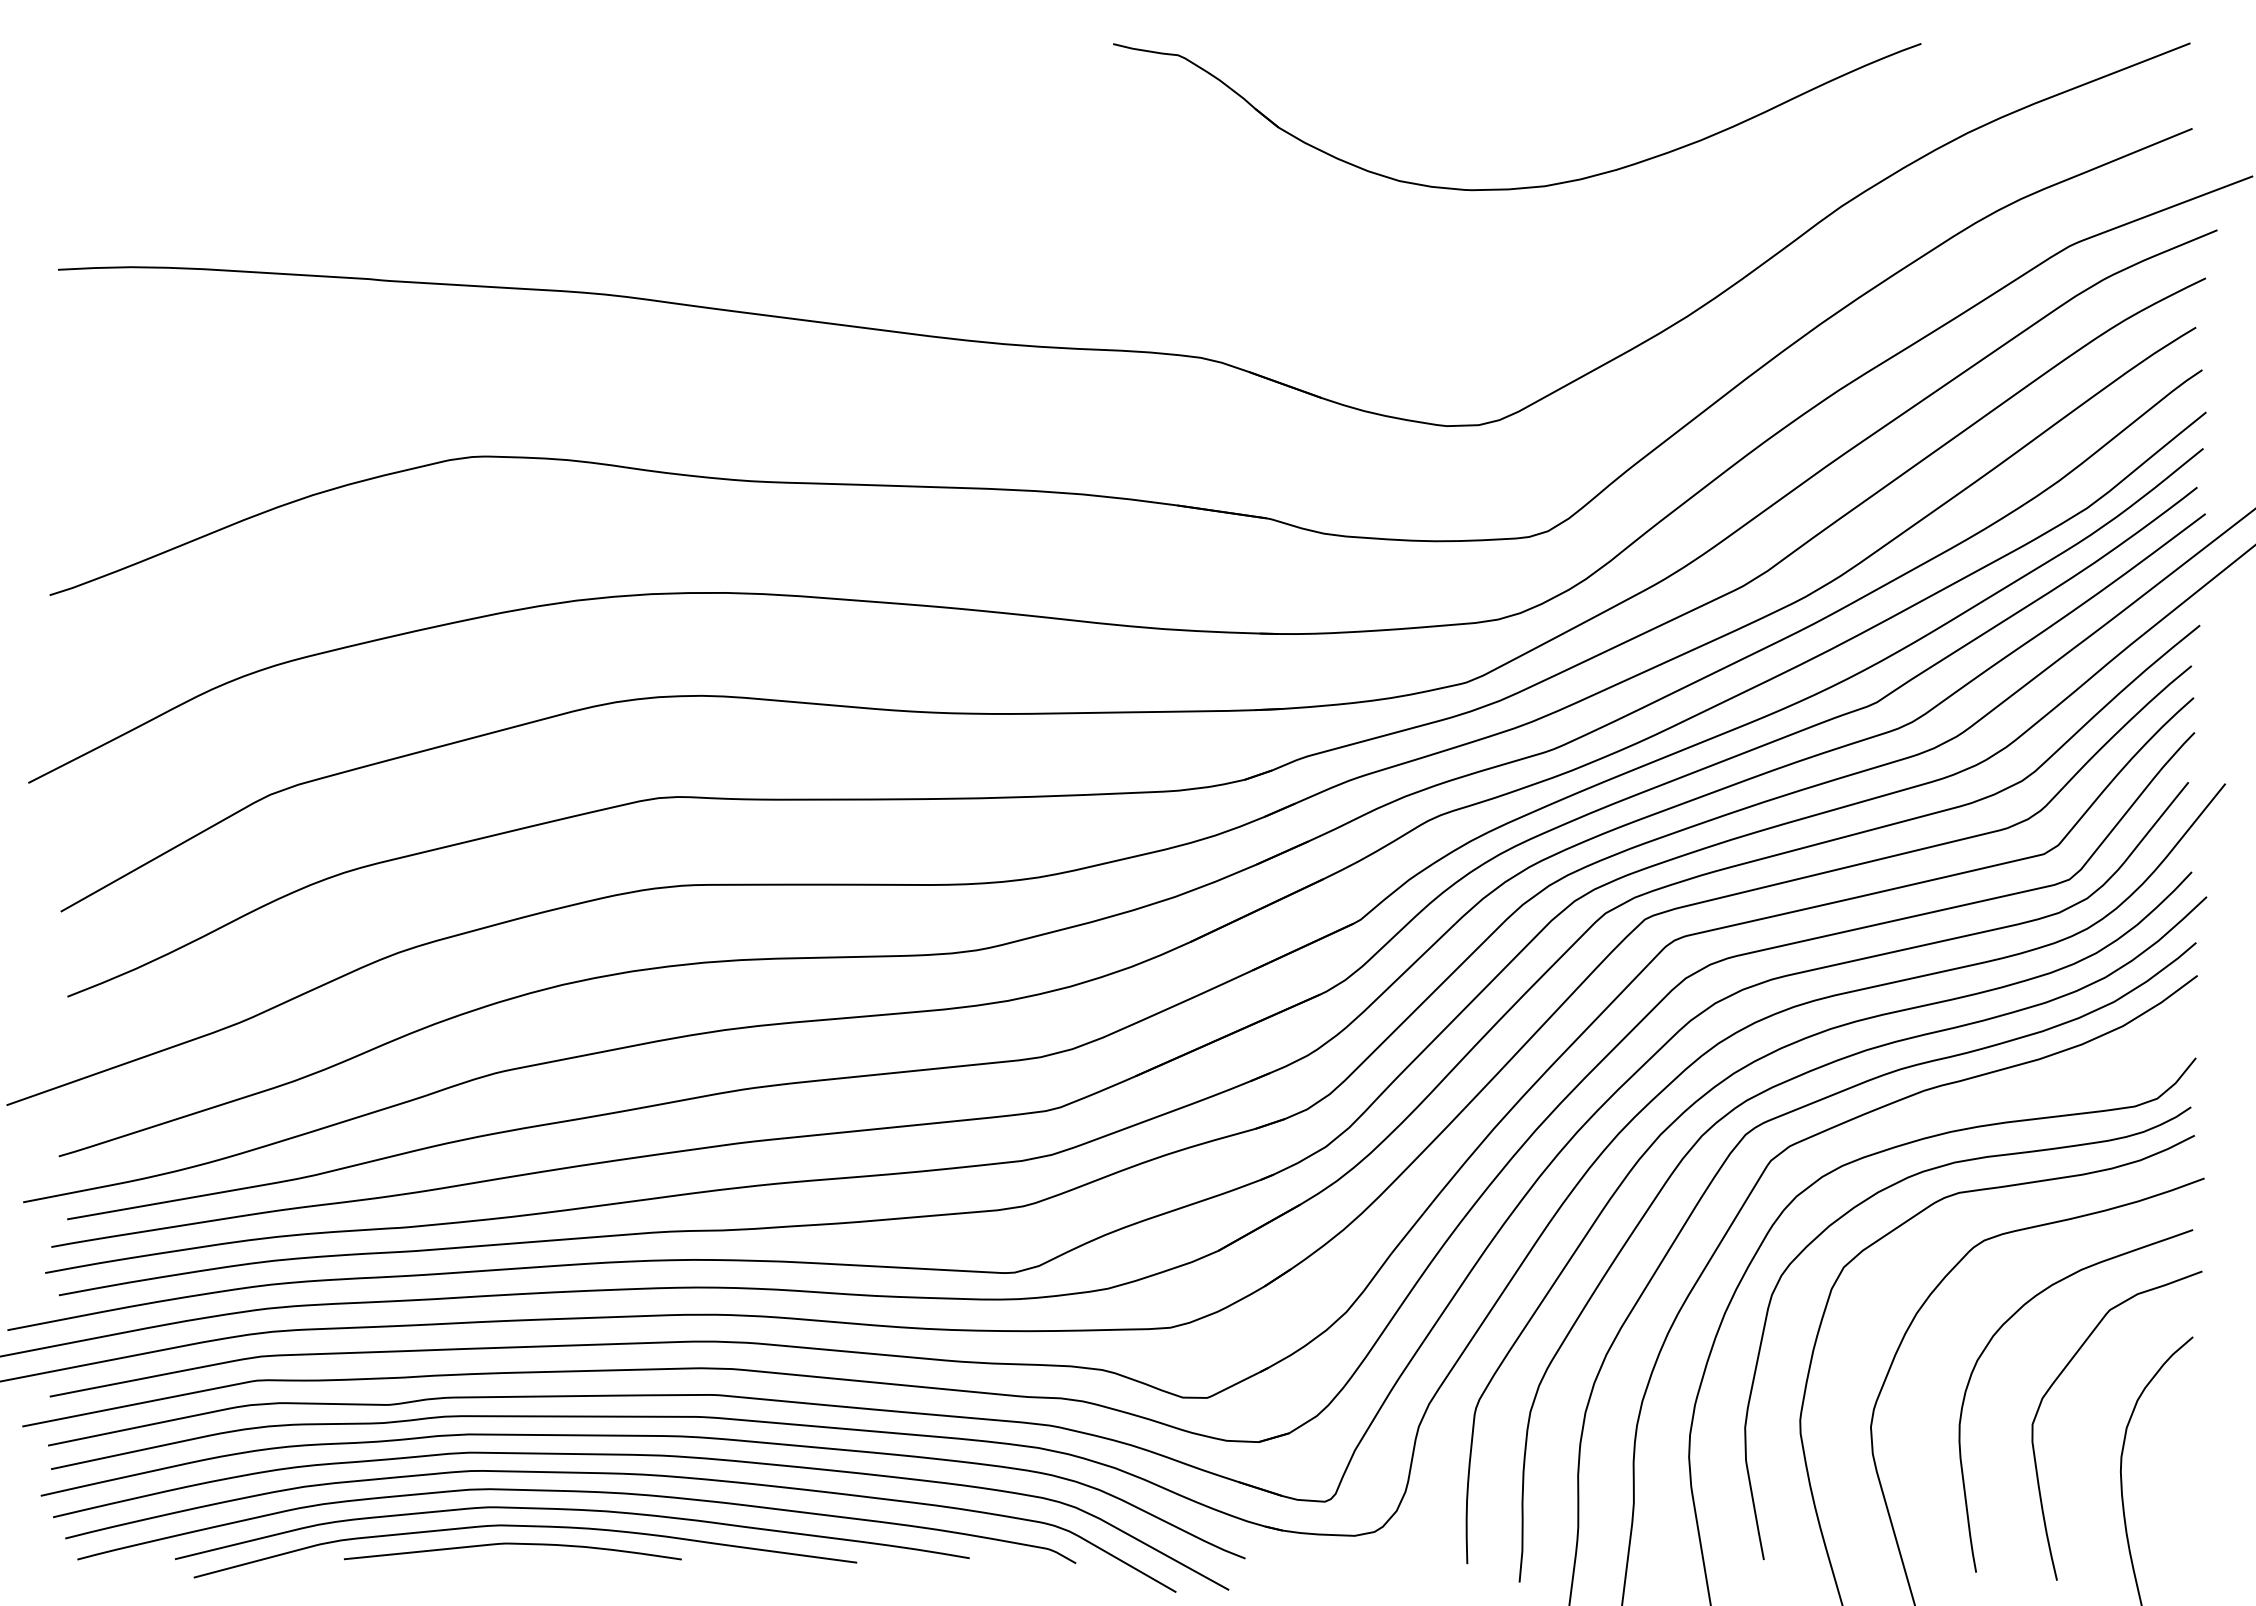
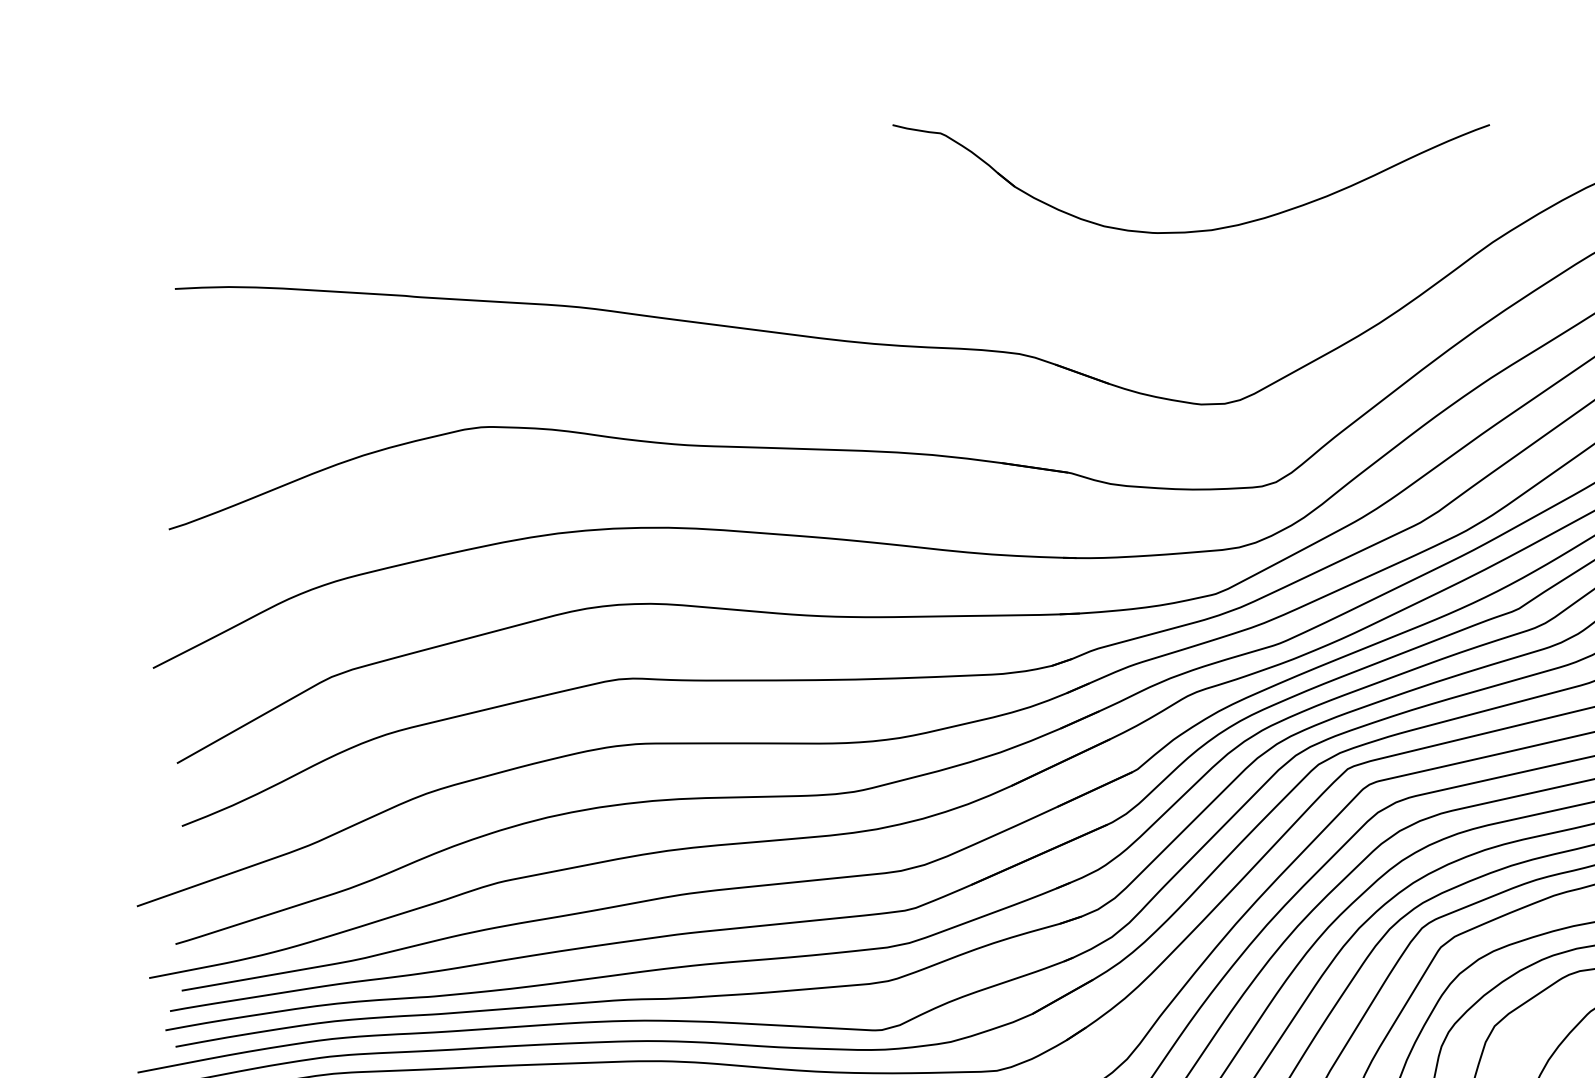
part: (1527, 186) -> (1198, 230), moved

